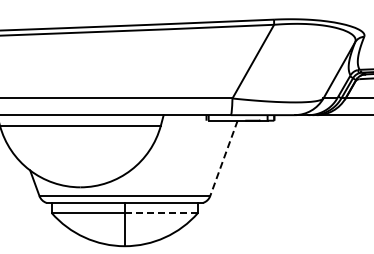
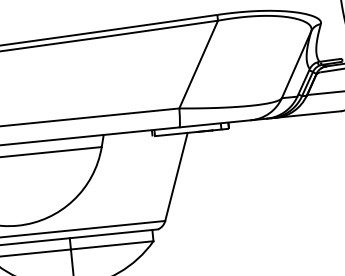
line: (223, 158) -> (175, 177), dashed -> solid
line: (161, 212) -> (112, 244), dashed -> solid

